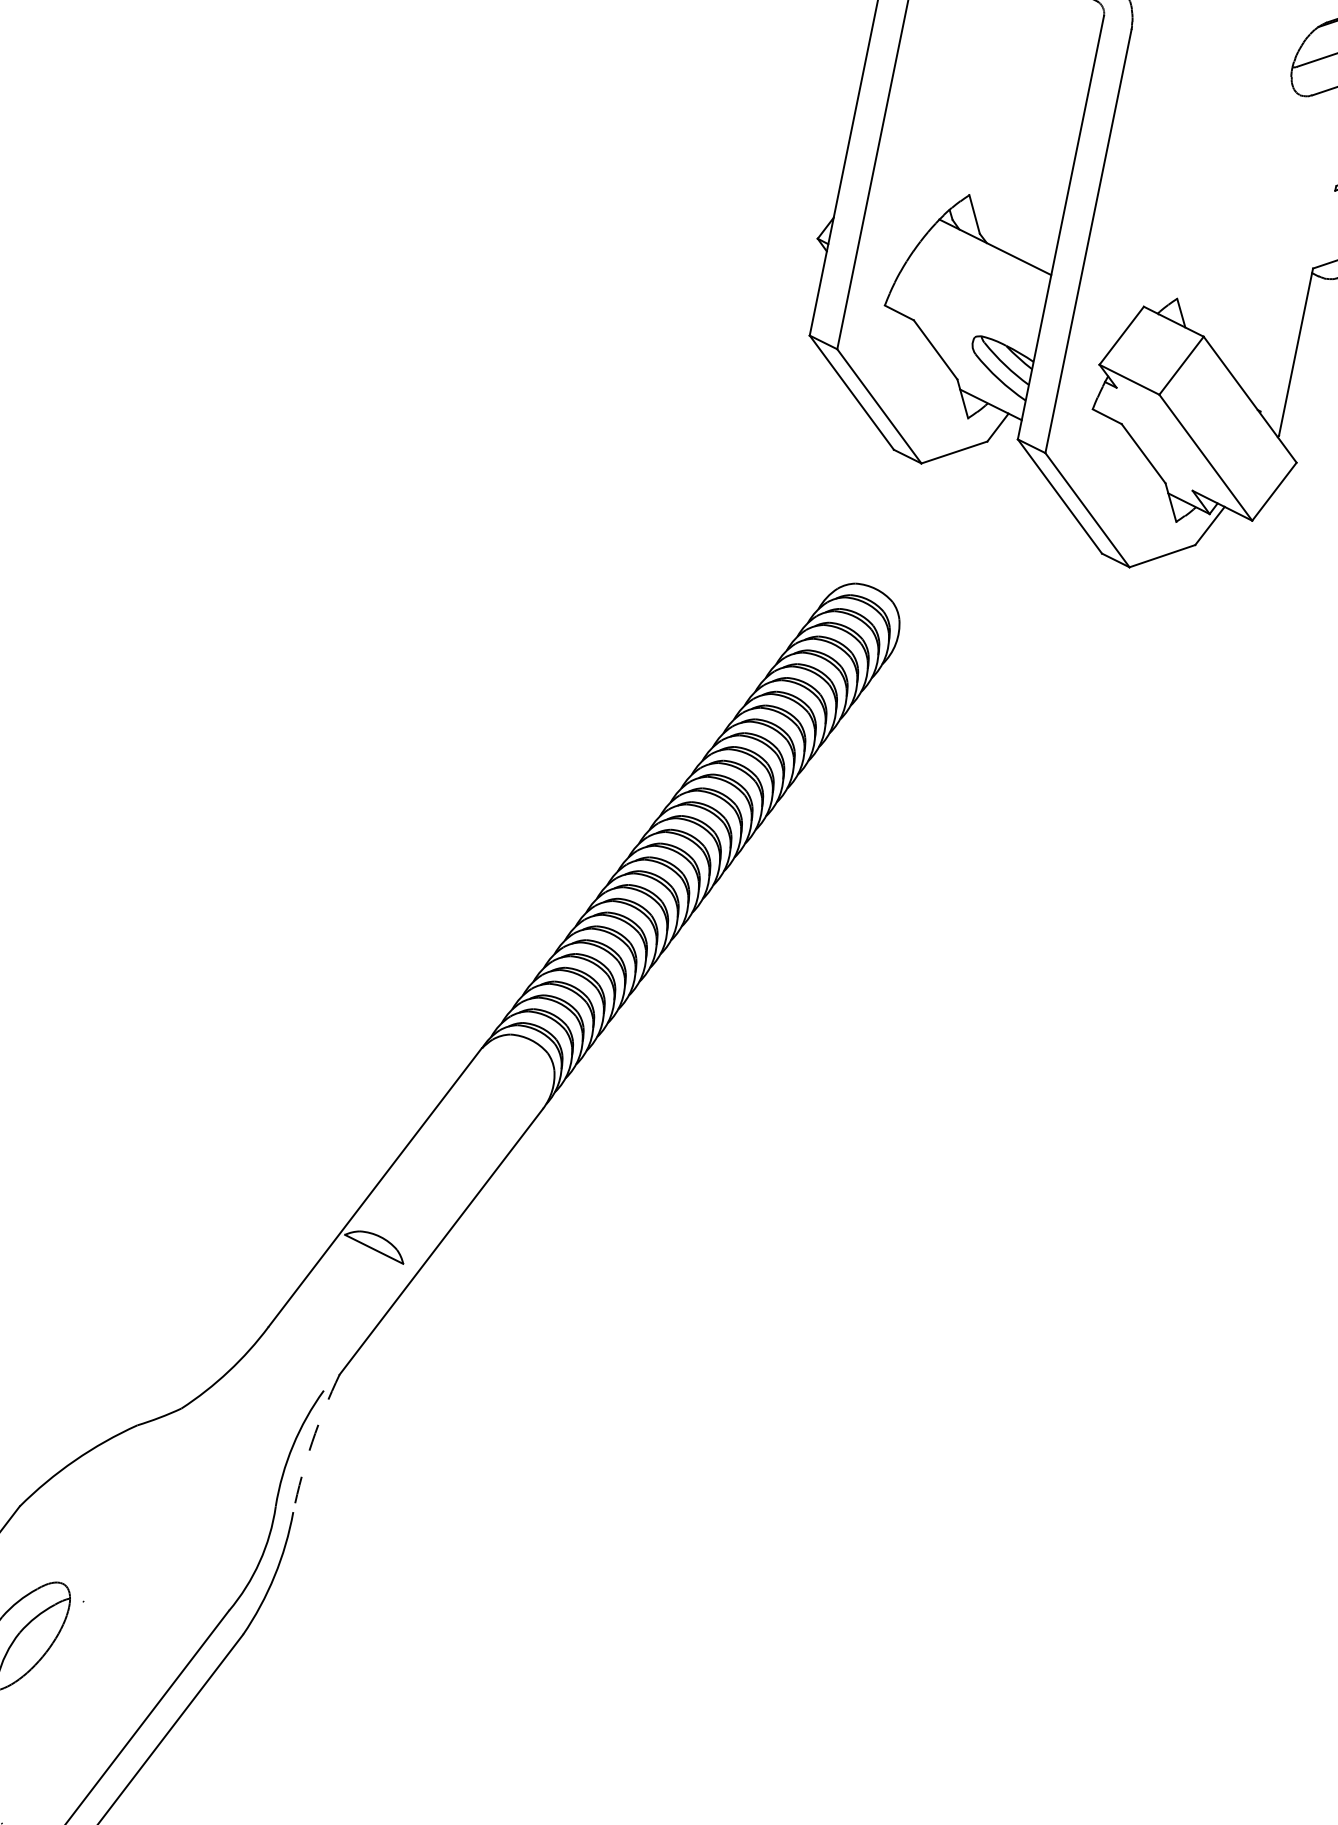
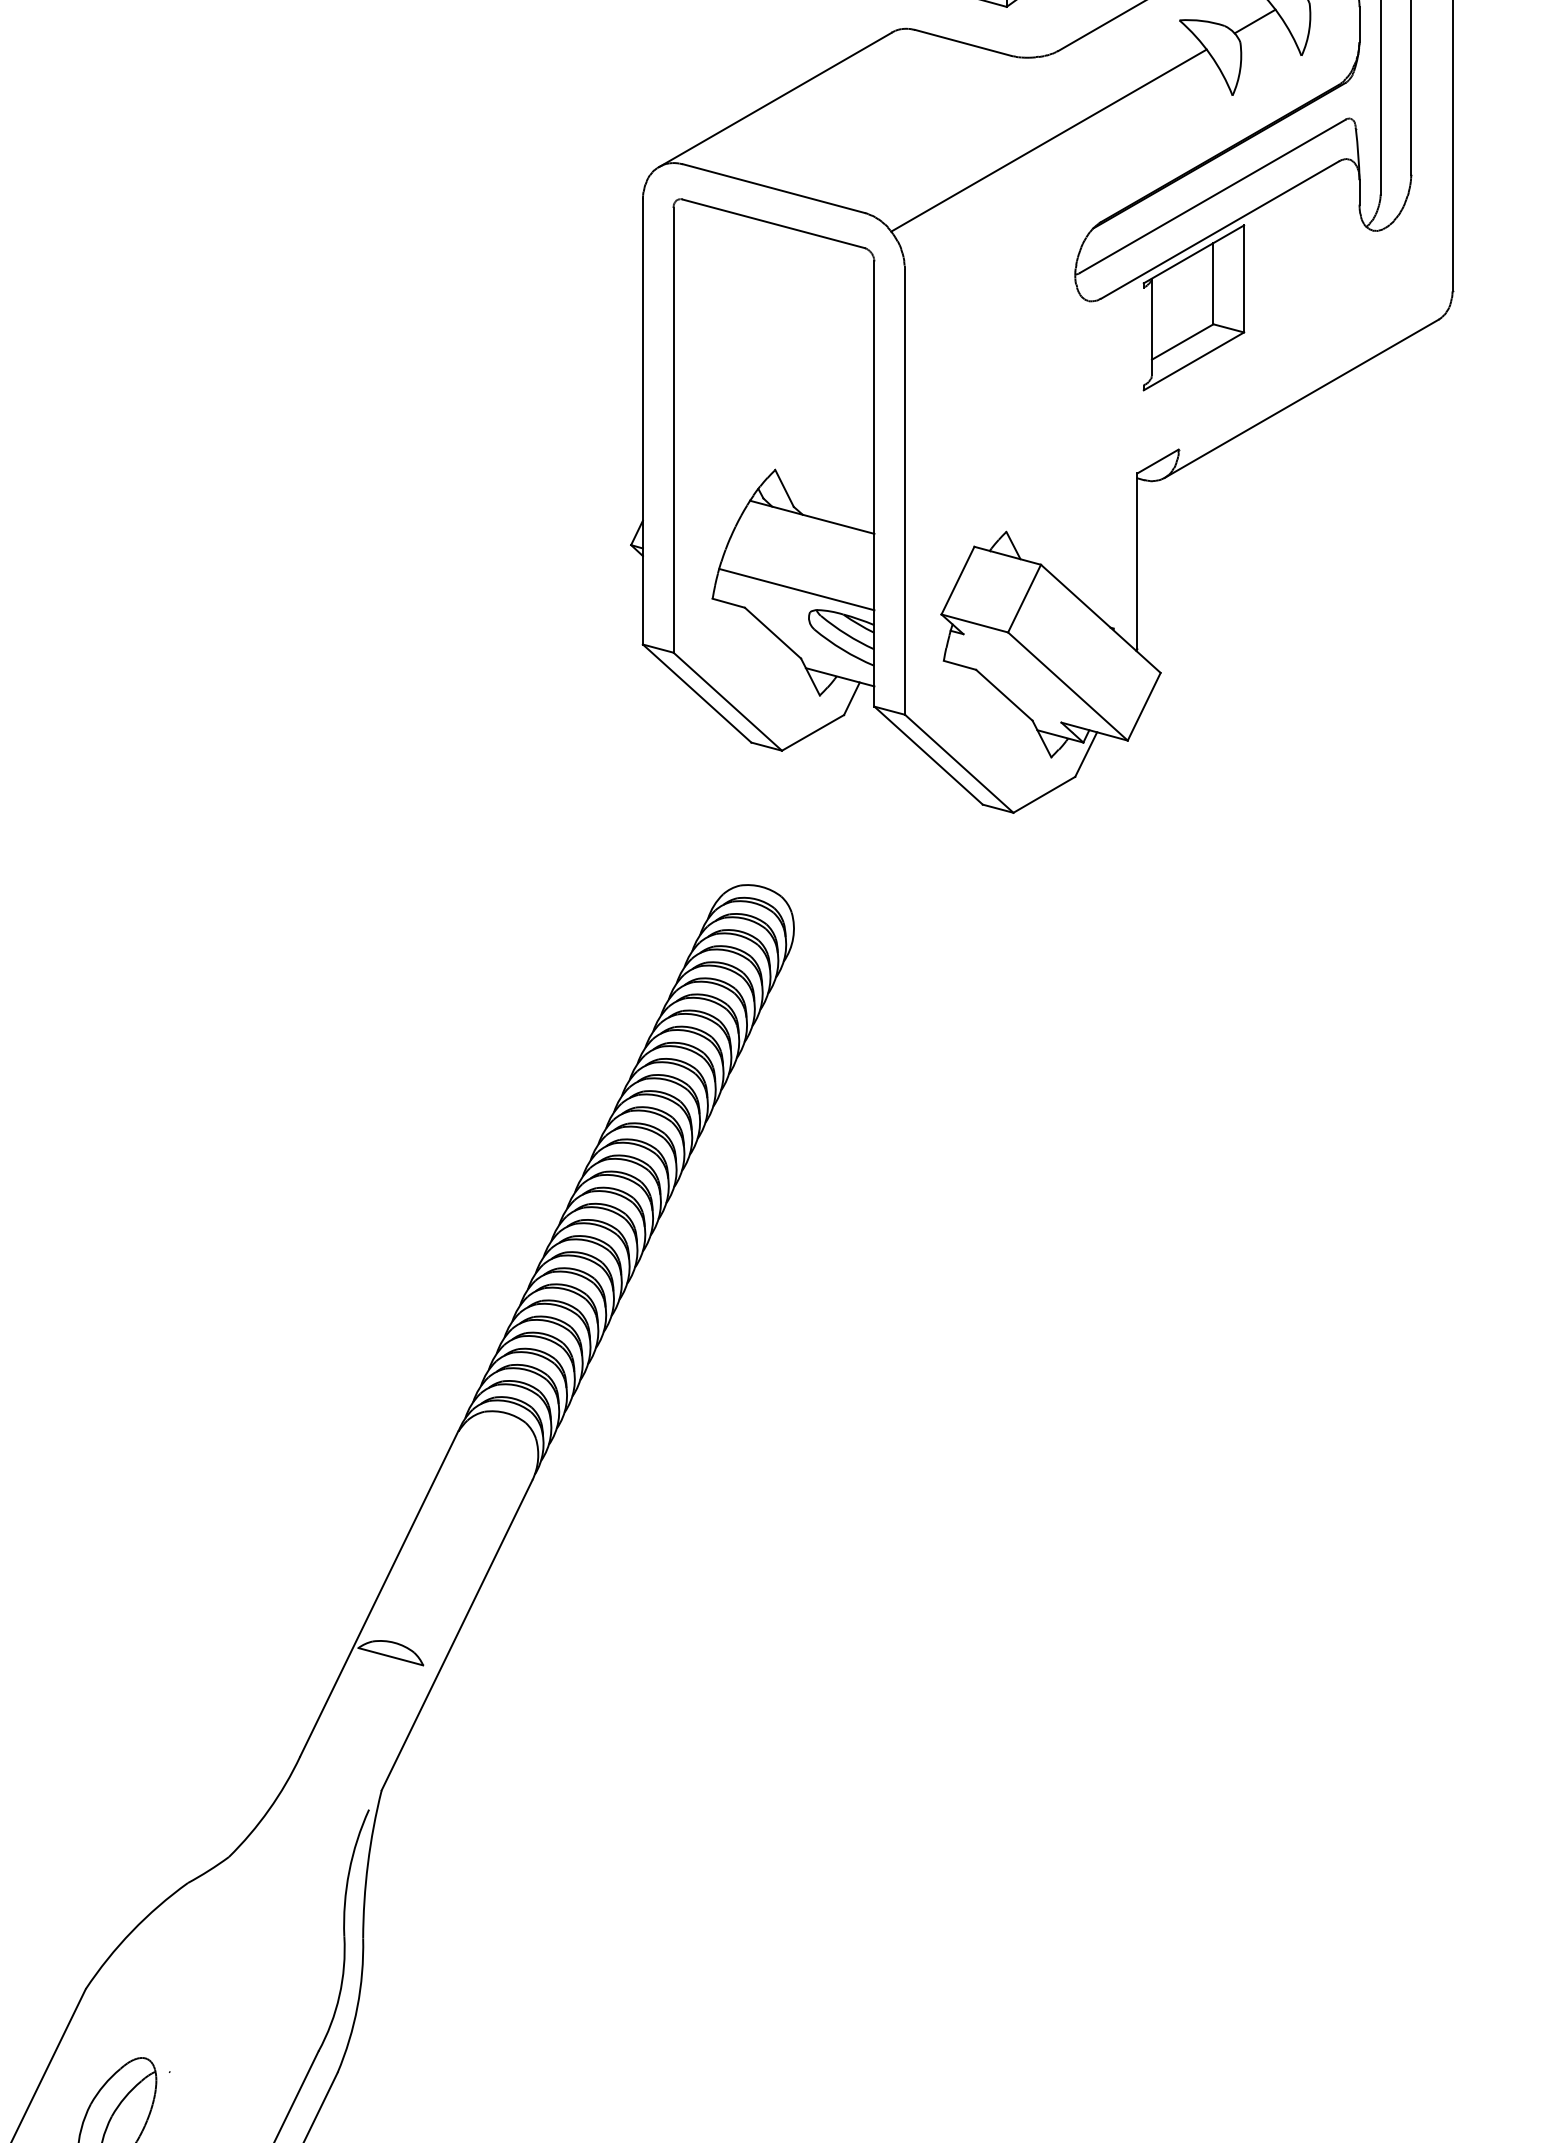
line: (966, 312) -> (796, 589), added
arc: (311, 1441) -> (367, 1863), dashed -> solid

